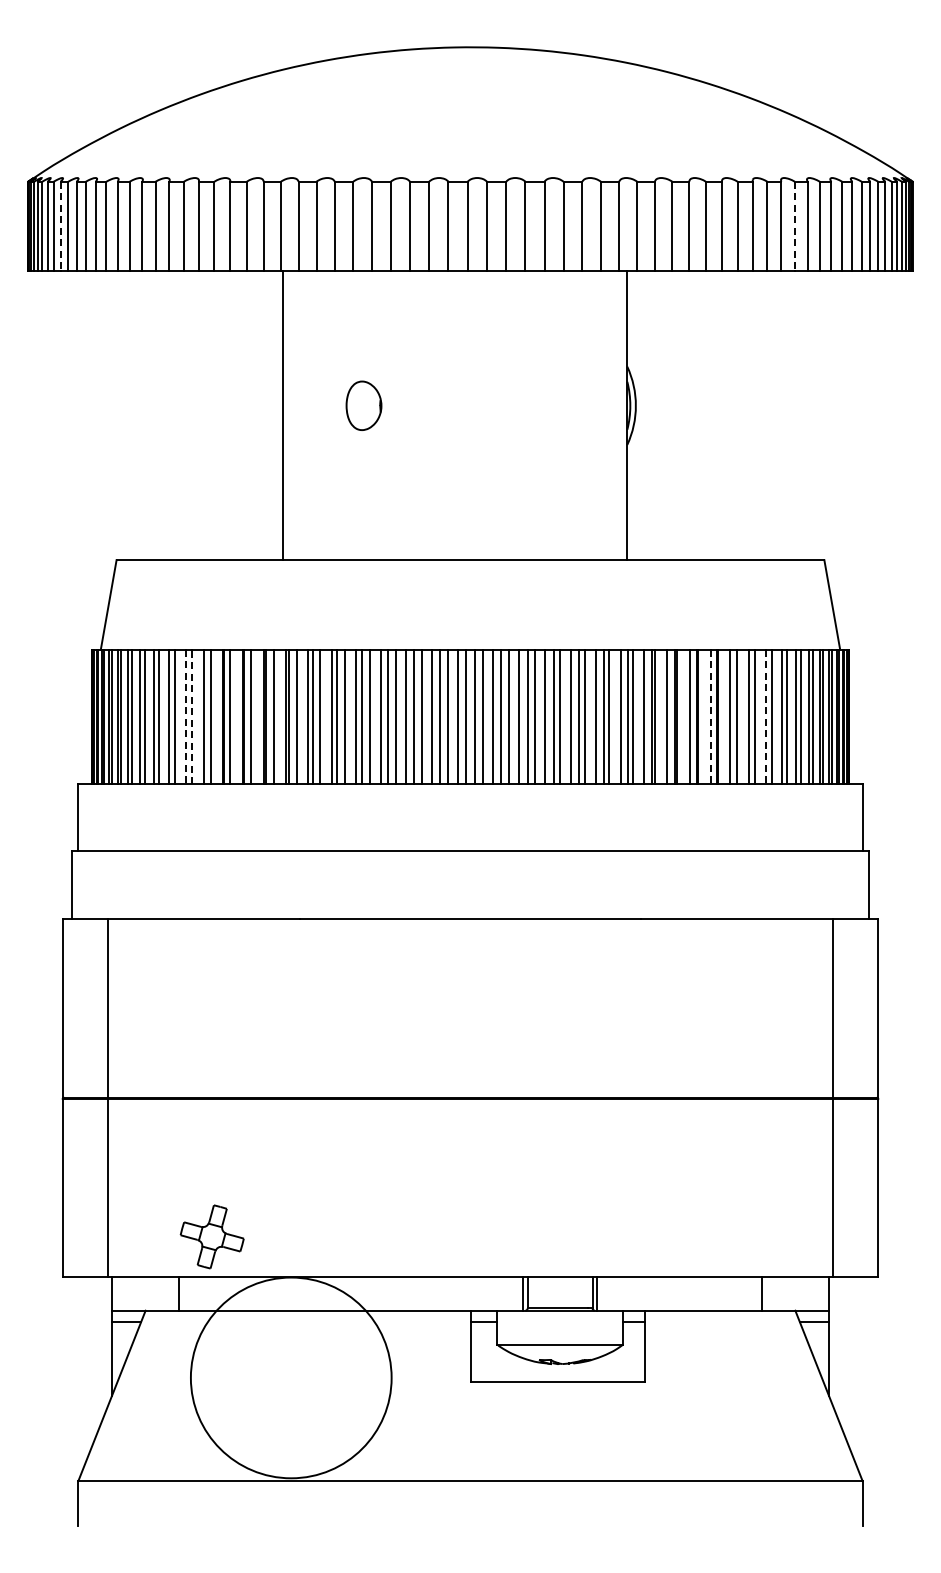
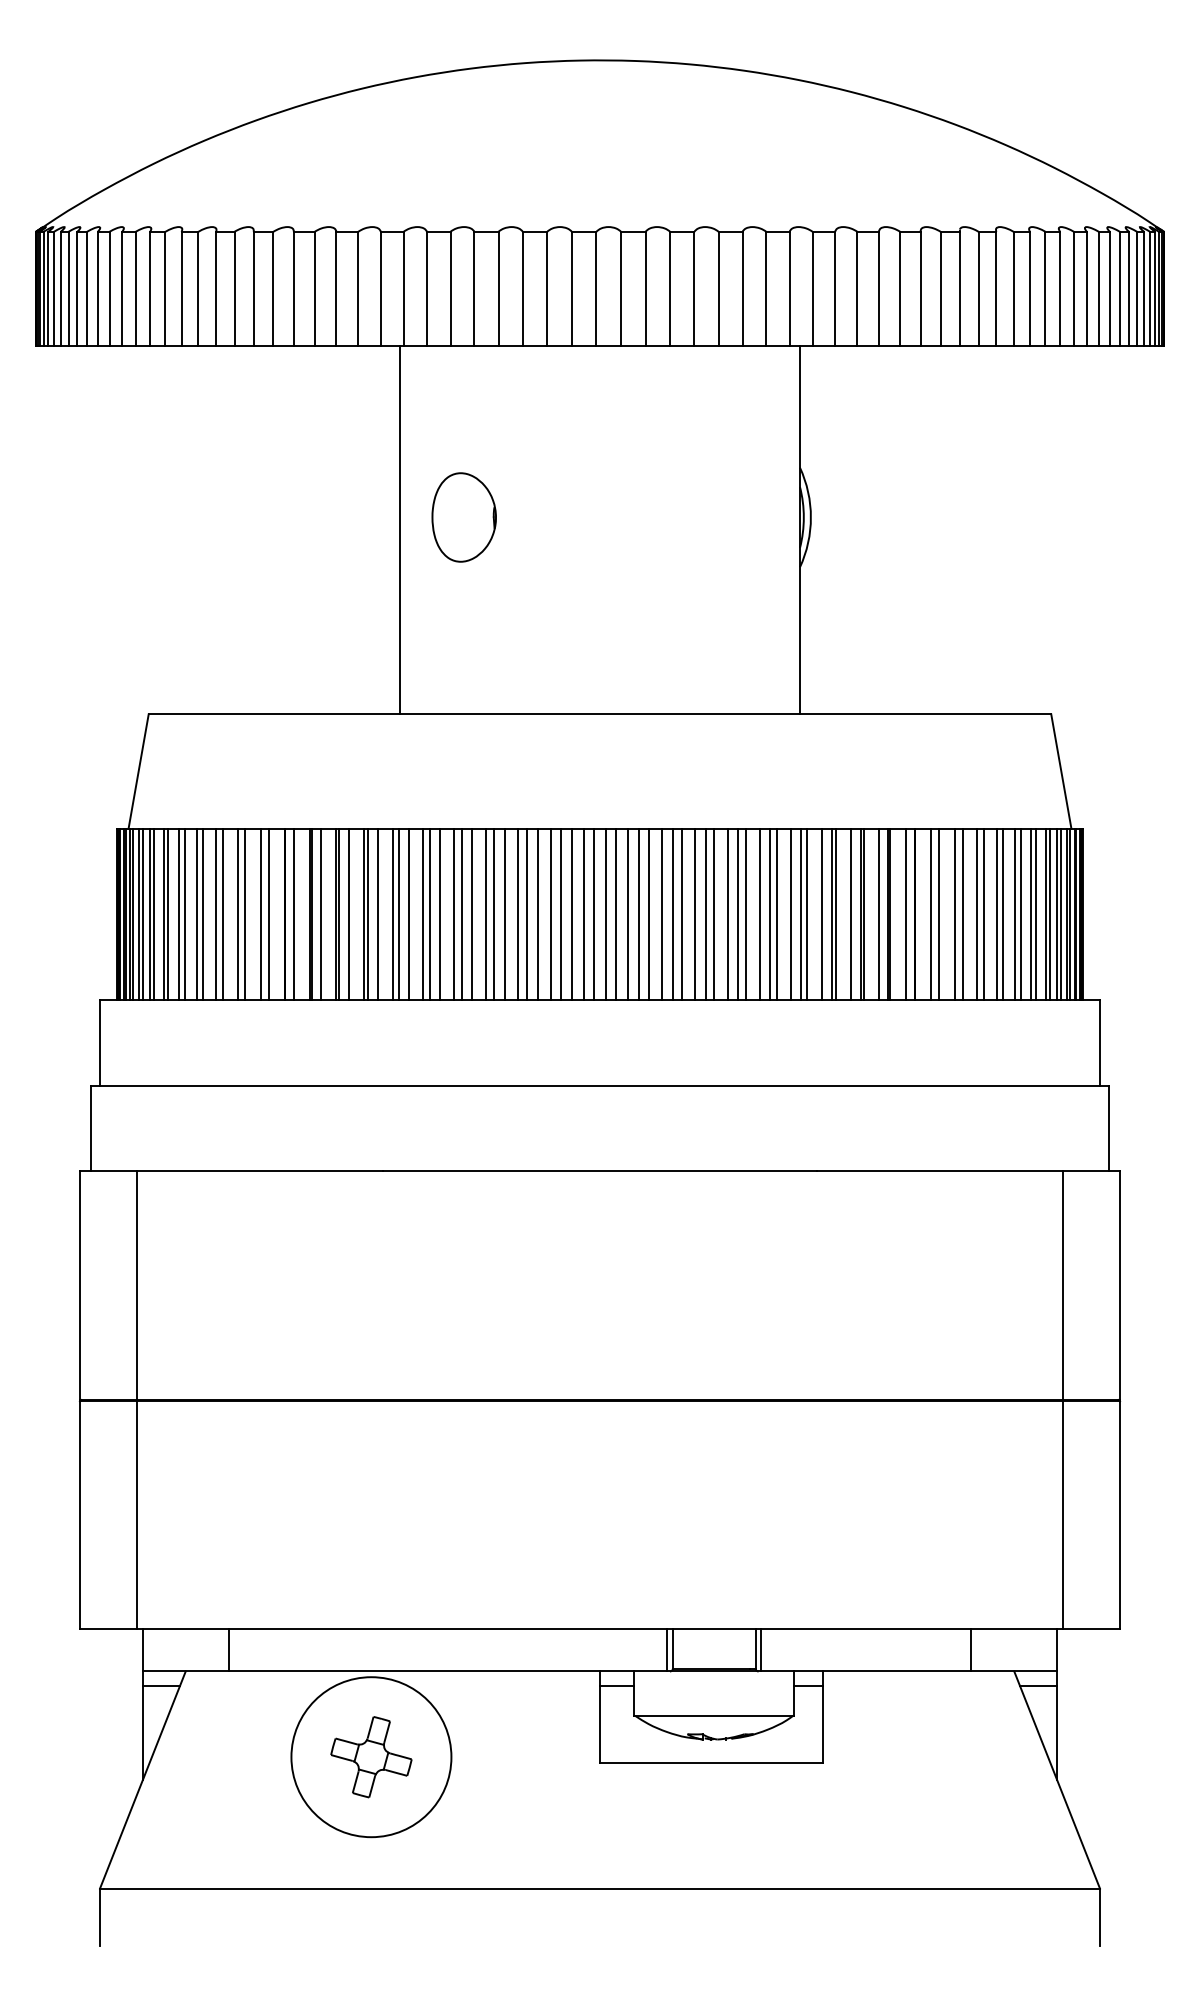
line: (60, 226) -> (77, 288), dashed -> solid
line: (794, 226) -> (1013, 288), dashed -> solid
part: (363, 405) -> (463, 517), size x1.43
line: (282, 415) -> (399, 529), moved
line: (192, 716) -> (245, 913), dashed -> solid
line: (186, 717) -> (237, 915), dashed -> solid
line: (710, 717) -> (906, 915), dashed -> solid
line: (766, 717) -> (977, 915), dashed -> solid
part: (211, 1236) -> (370, 1756), moved
circle: (291, 1377) -> (371, 1756), size x0.62

